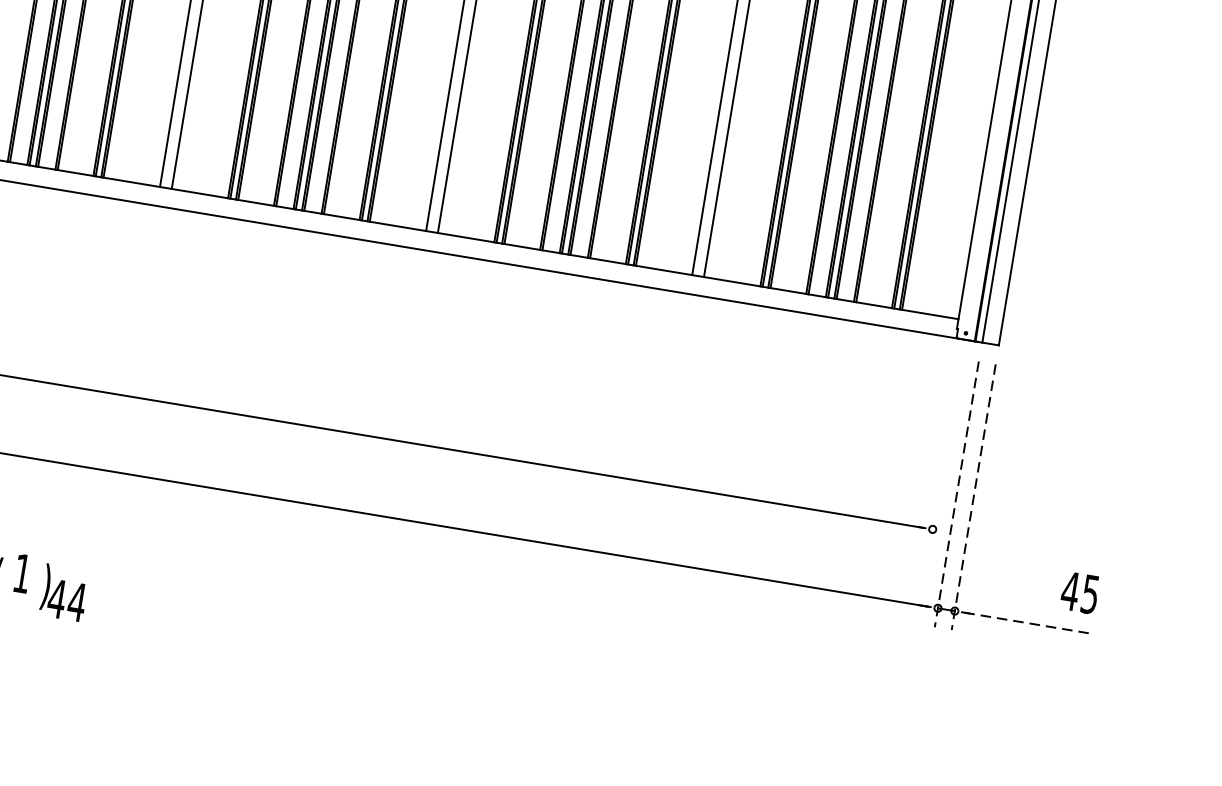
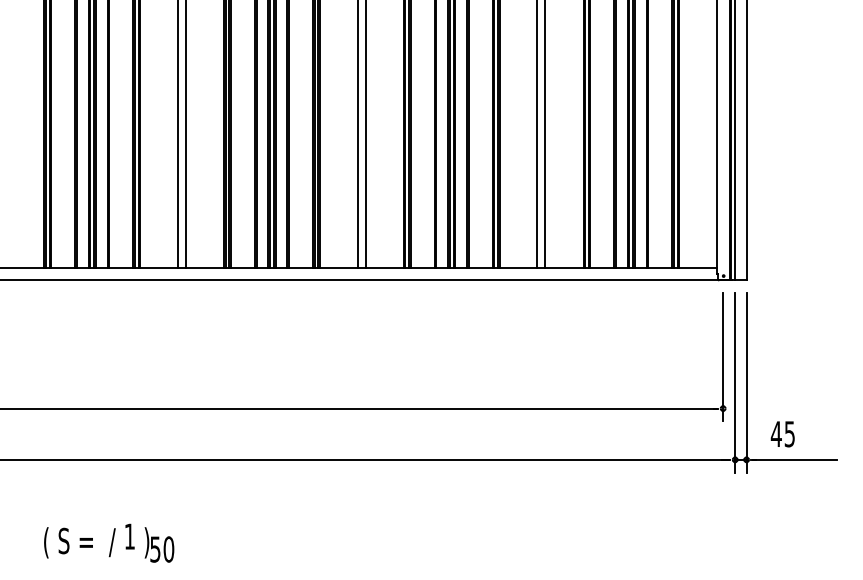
line: (945, 453) -> (723, 357), added
line: (957, 493) -> (735, 382), dashed -> solid
line: (973, 496) -> (746, 382), dashed -> solid
text: (1079, 593) -> (782, 434), moved
text: (66, 600) -> (161, 549), 44 -> 50
line: (1027, 622) -> (795, 459), dashed -> solid

